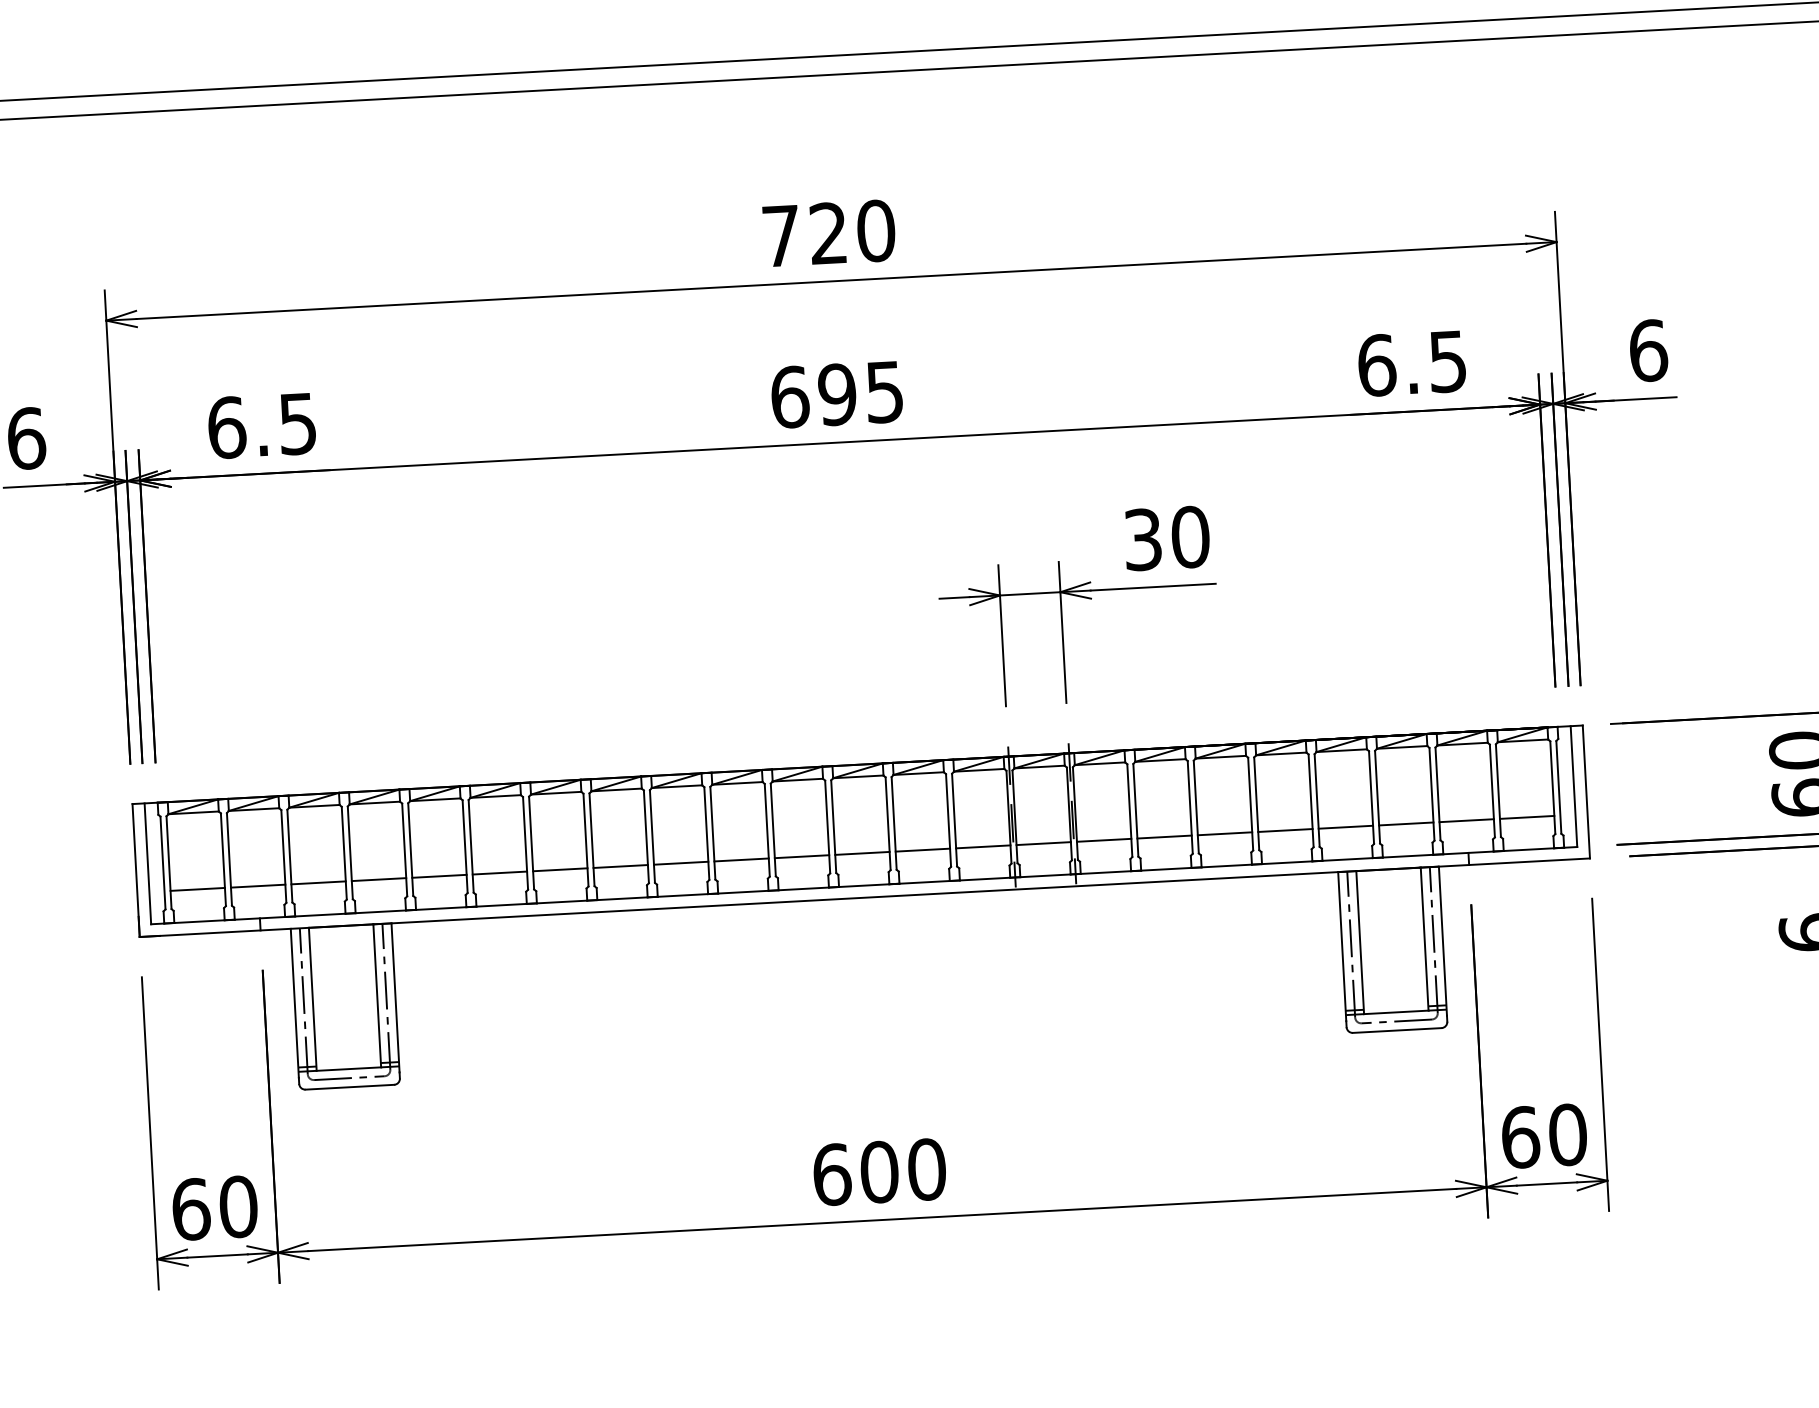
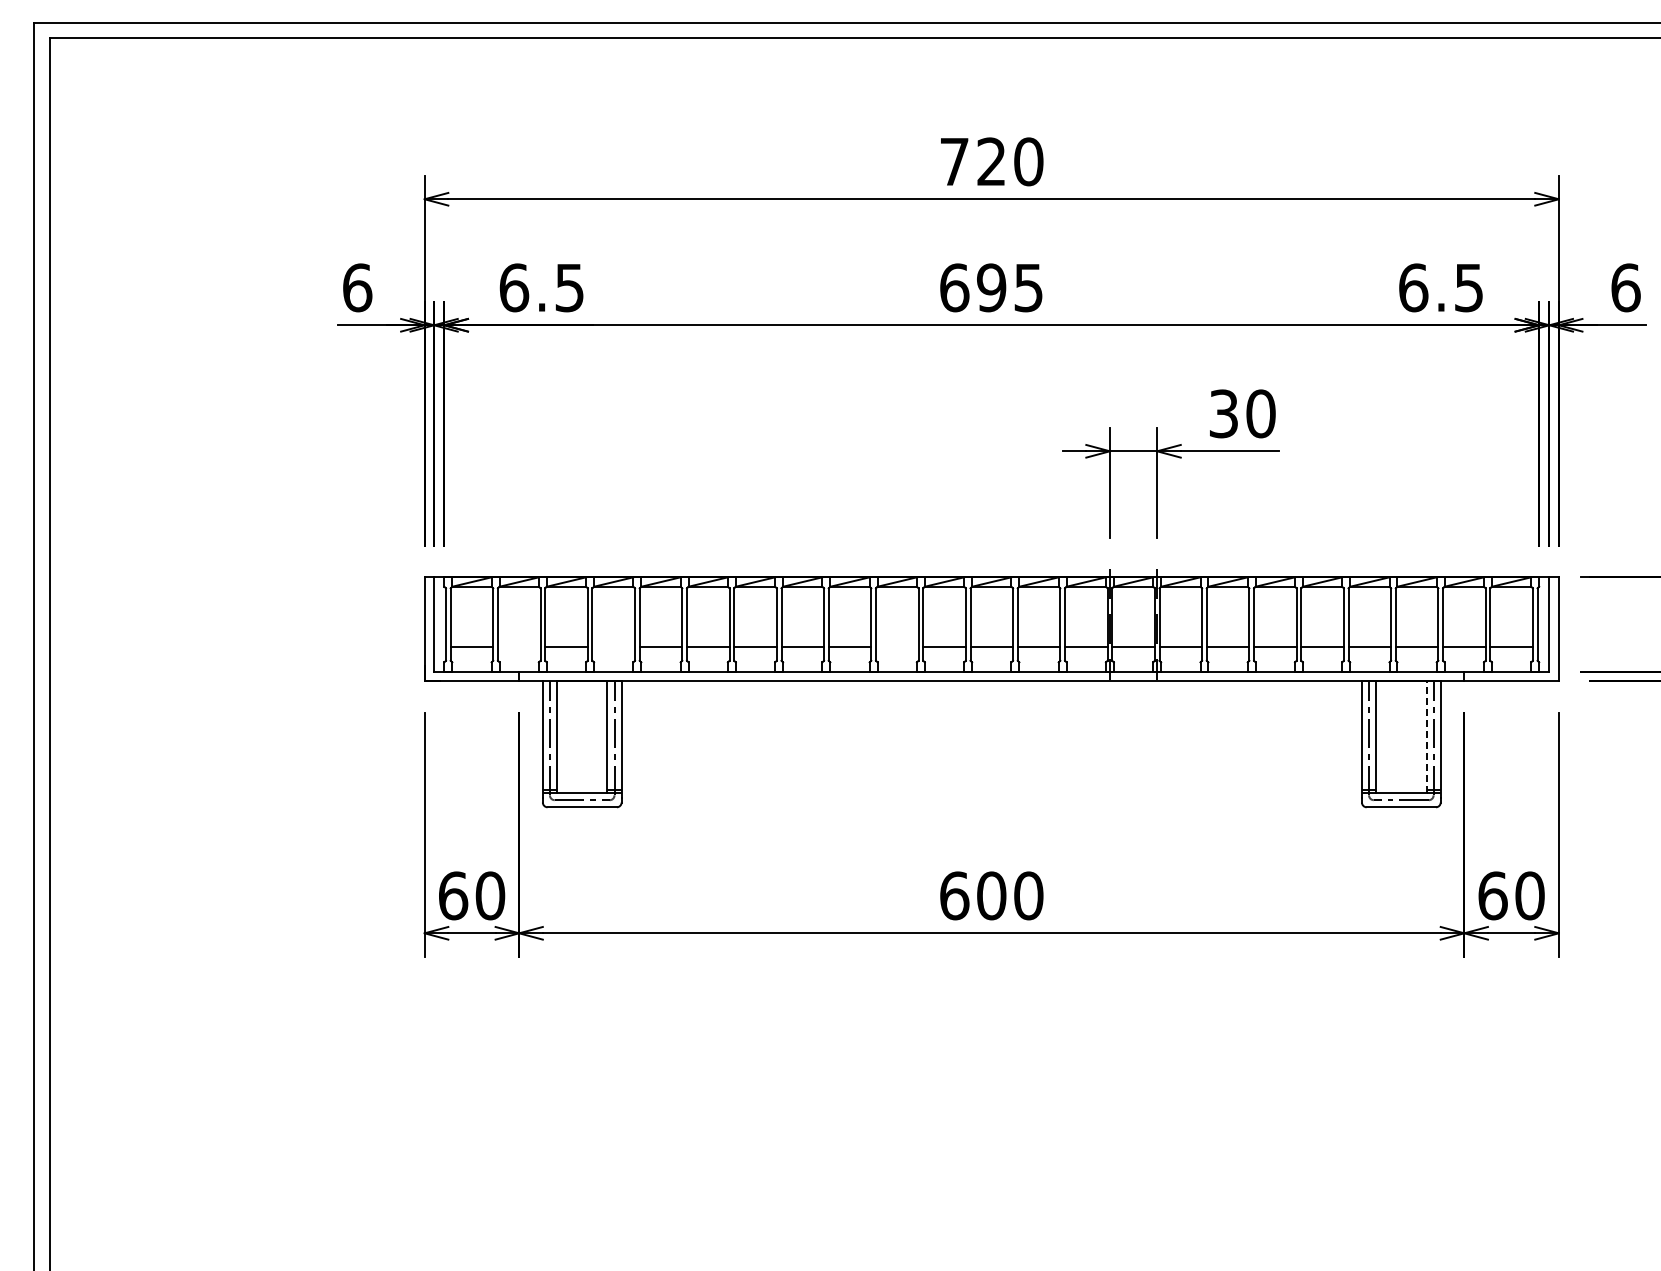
line: (741, 859) -> (897, 646), removed
line: (378, 879) -> (613, 646), removed
line: (257, 886) -> (518, 646), removed
line: (1424, 939) -> (1426, 737), solid -> dashed

